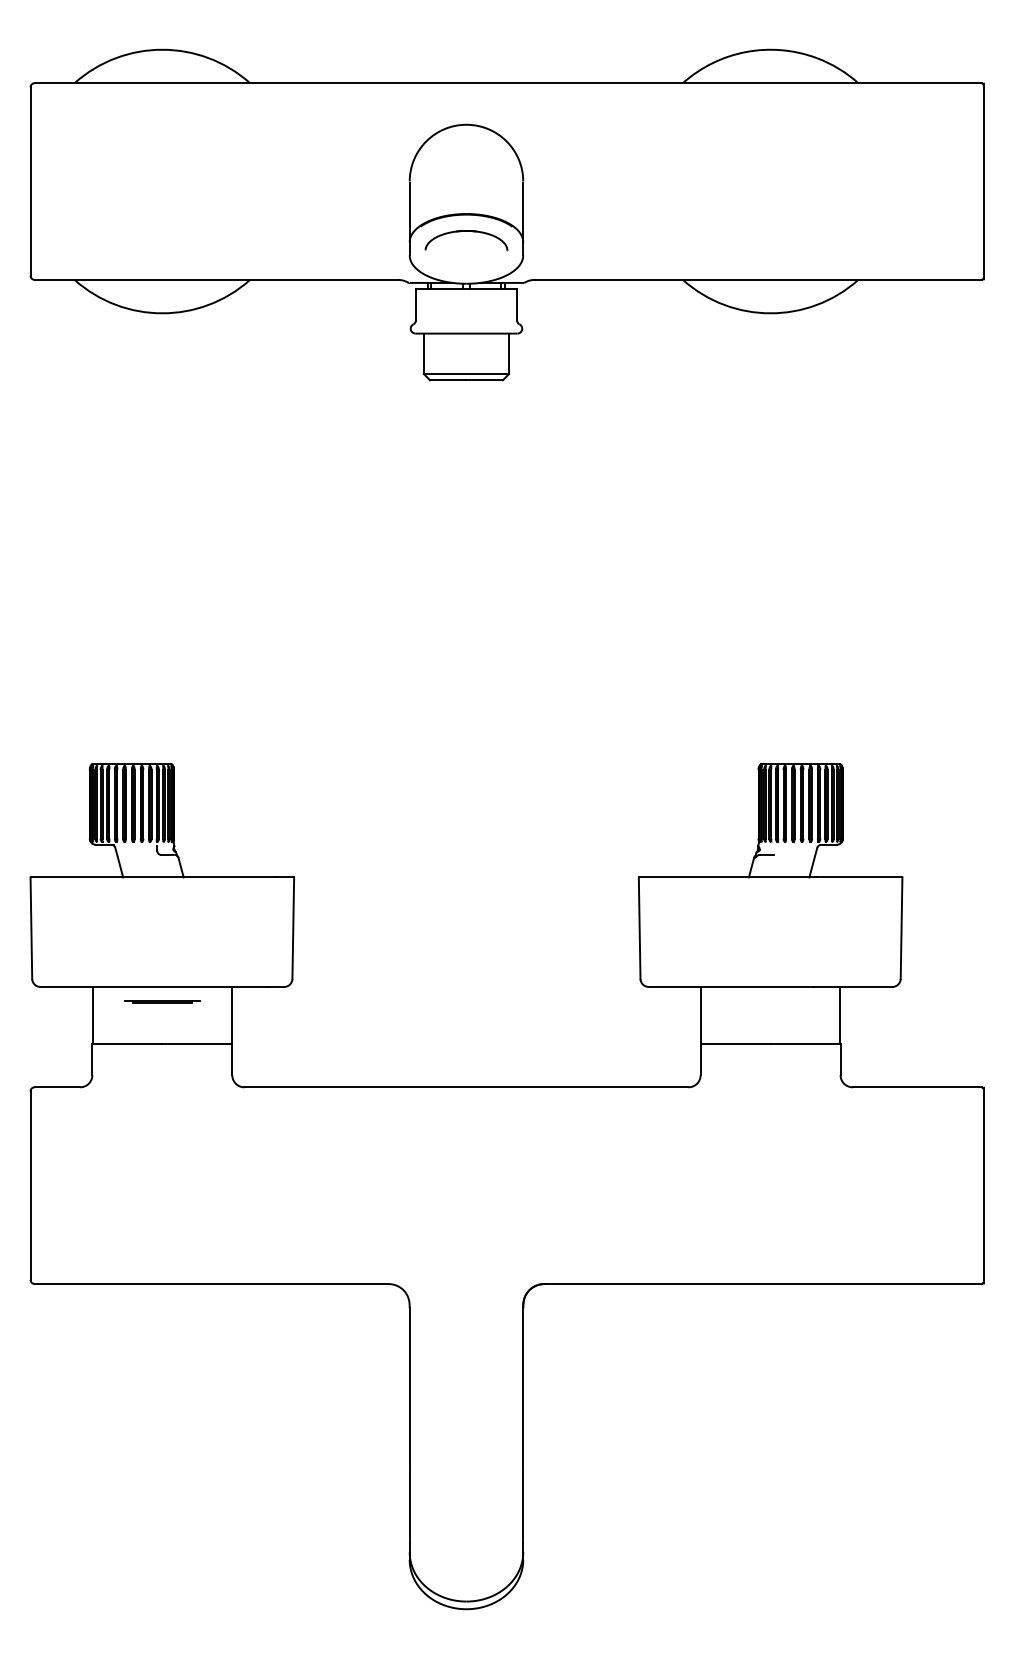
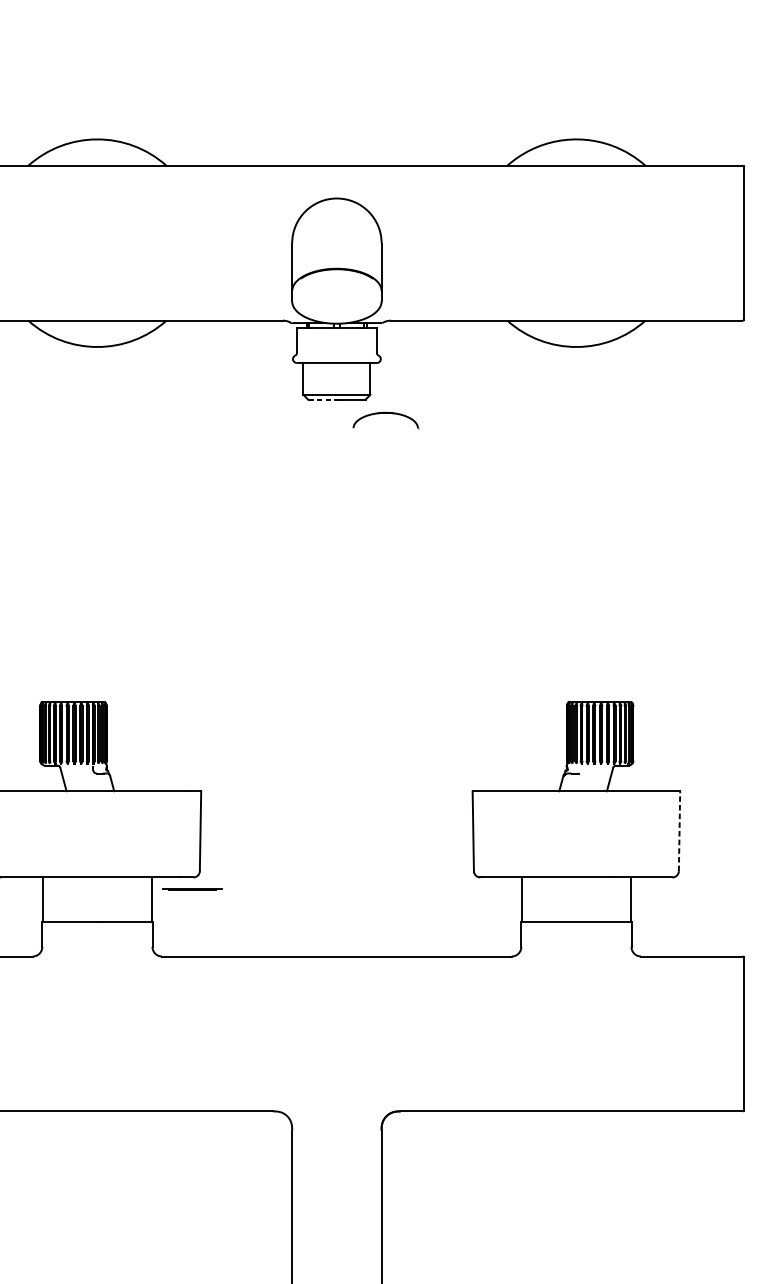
part: (466, 231) -> (385, 413), moved
line: (448, 380) -> (322, 399), solid -> dashed
line: (901, 928) -> (679, 831), solid -> dashed
line: (162, 1001) -> (192, 888), moved

